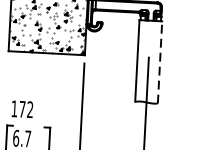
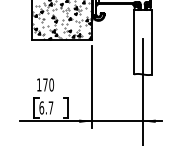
line: (159, 61) -> (151, 41), dashed -> solid
text: (30, 109) -> (51, 84), 172 -> 170

